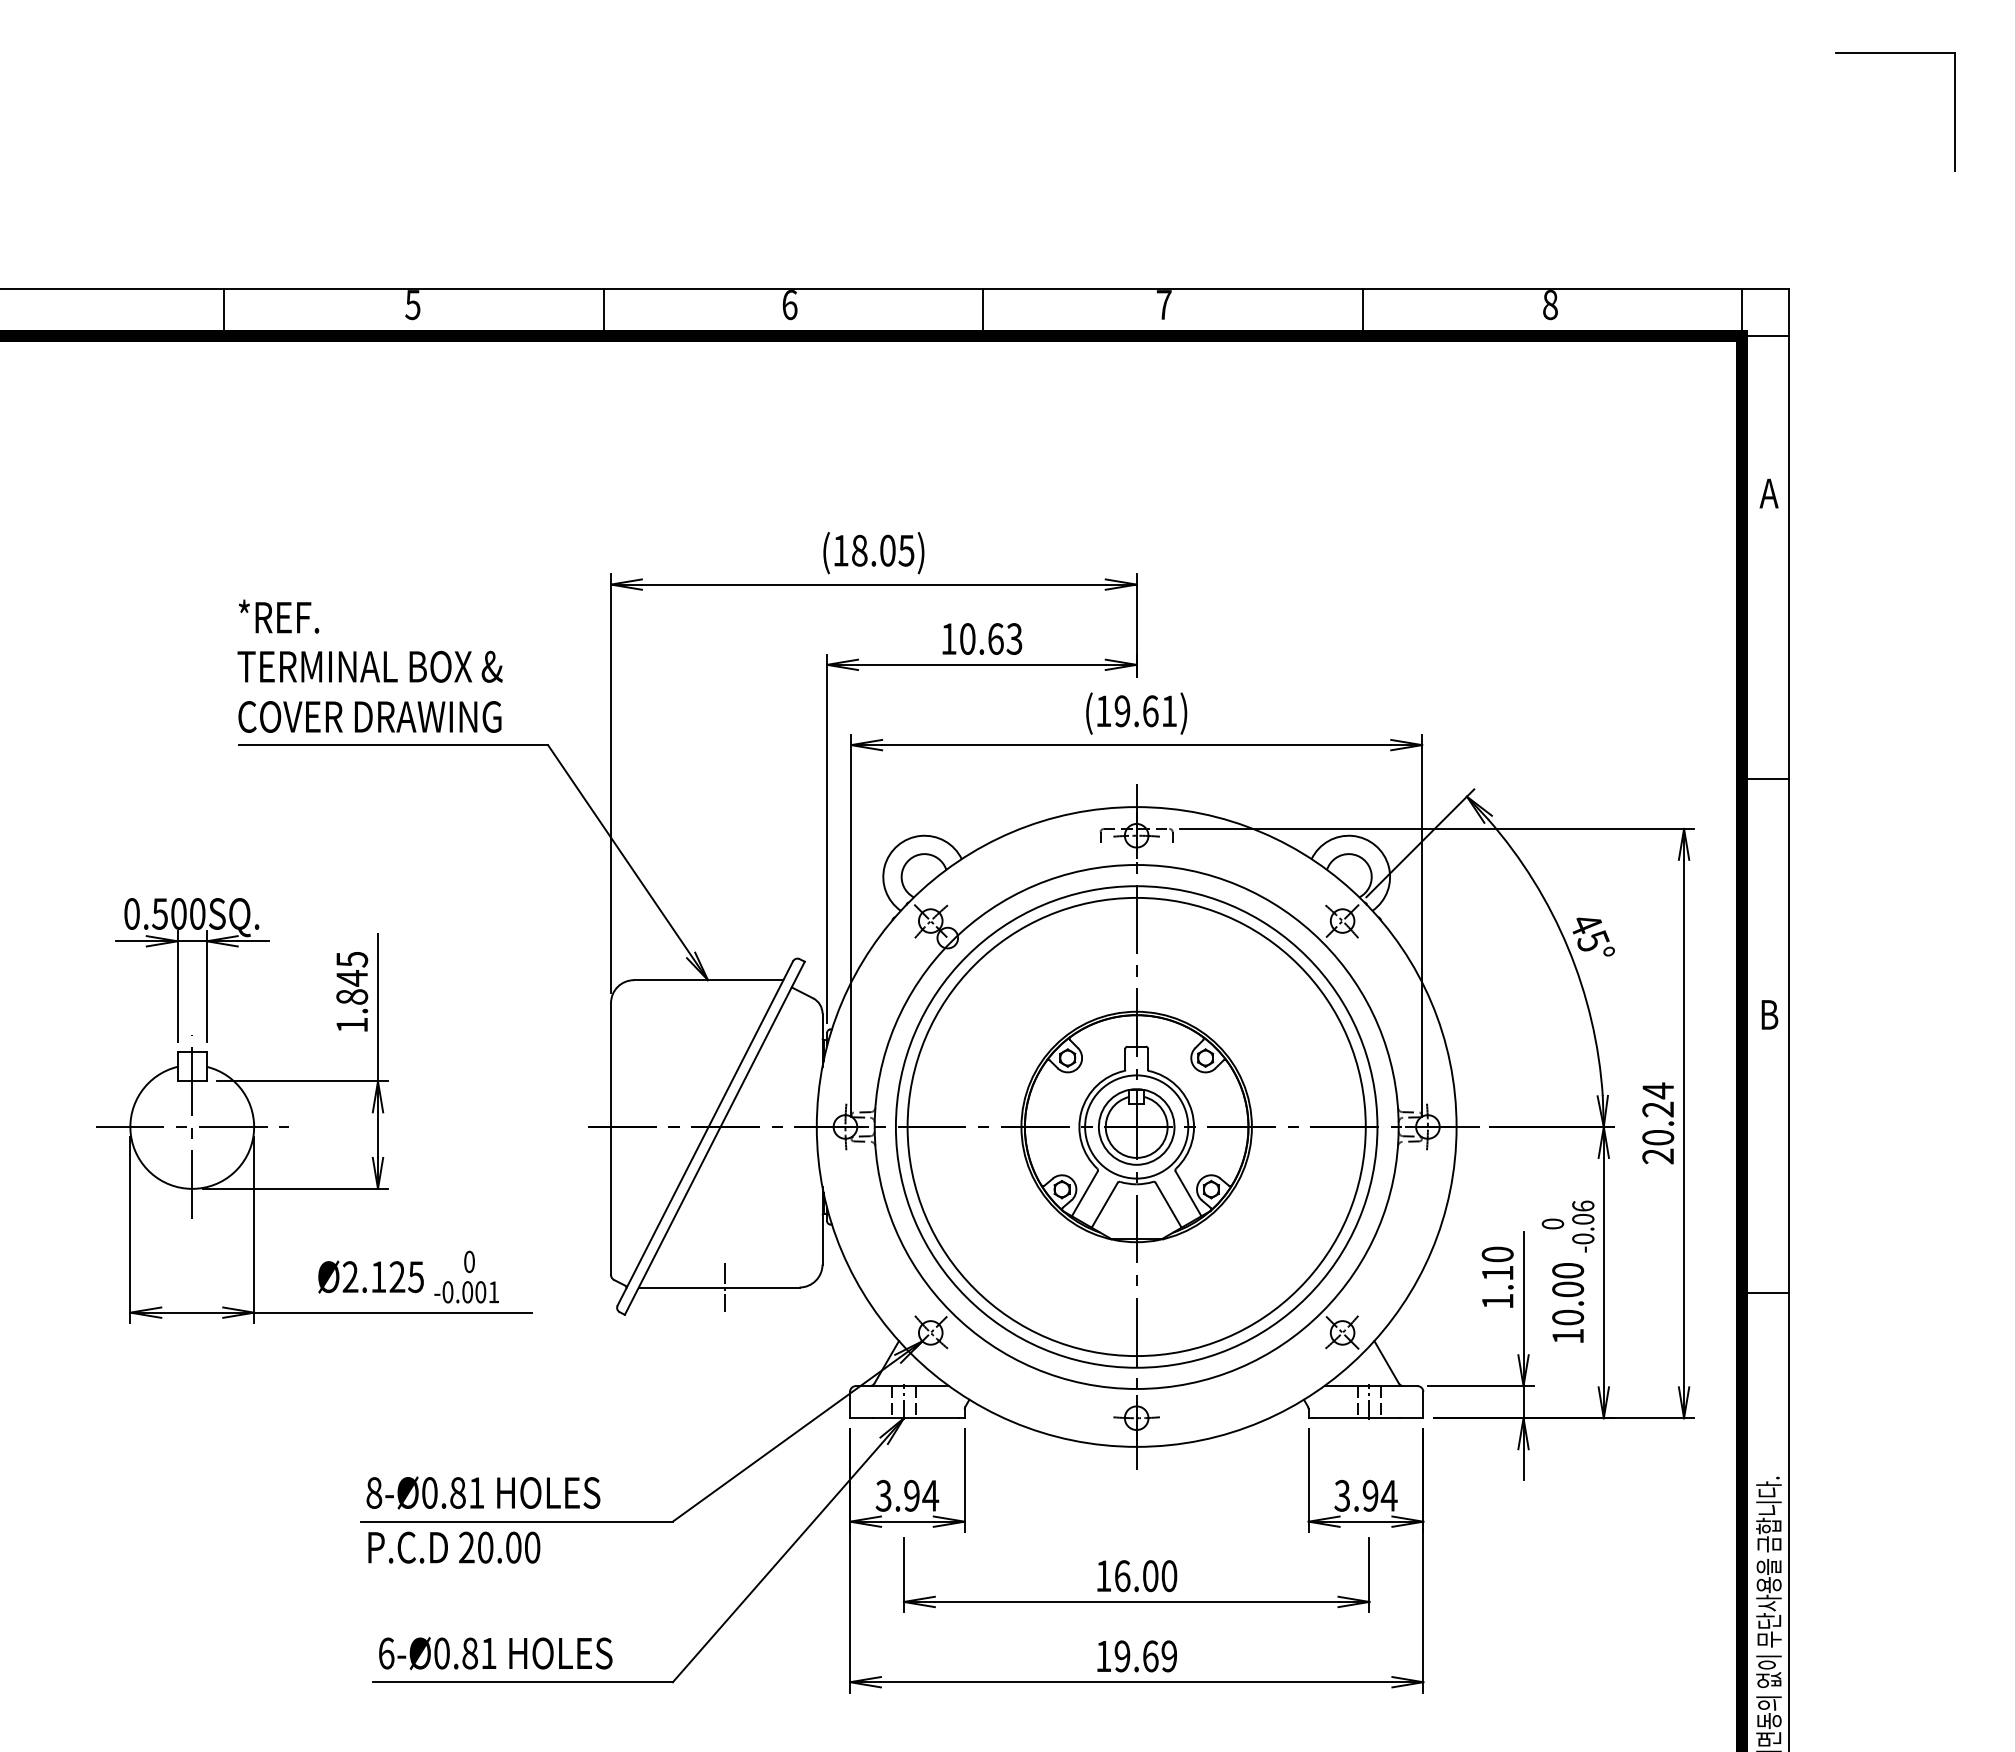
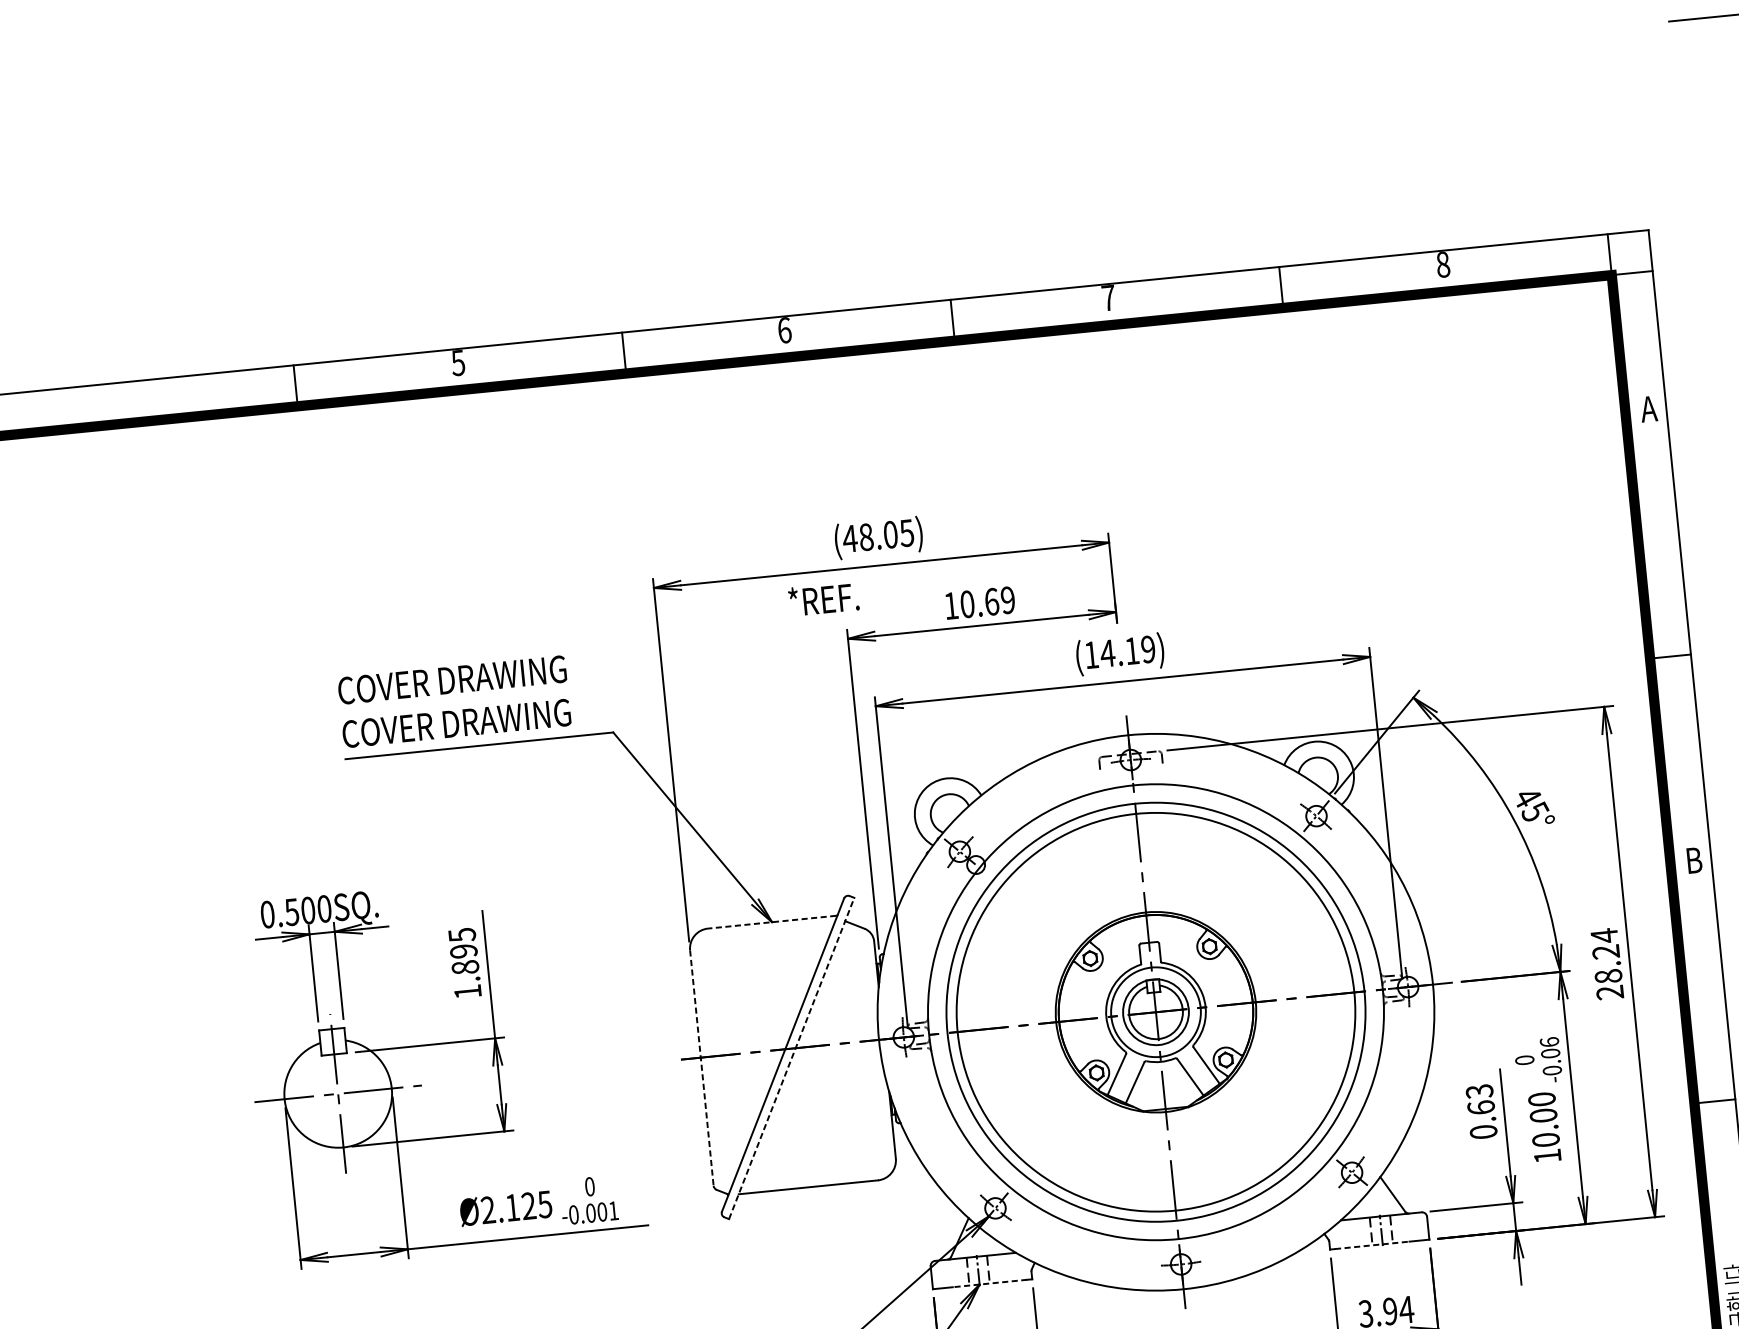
text: (840, 550) -> (849, 538), (18.05) -> (48.05)
text: (278, 616) -> (823, 599), moved
text: (1014, 638) -> (1007, 599), 10.63 -> 10.69
text: (369, 666) -> (451, 679), TERMINAL BOX & -> COVER DRAWING
text: (1145, 711) -> (1127, 651), (19.61) -> (14.19)
text: (352, 978) -> (464, 951), 1.845 -> 1.895
line: (707, 980) -> (771, 922), solid -> dashed
line: (715, 1137) -> (792, 1057), solid -> dashed
text: (1657, 1137) -> (1607, 976), 20.24 -> 28.24
line: (611, 1139) -> (702, 1068), solid -> dashed
text: (1497, 1277) -> (1481, 1111), 1.10 -> 0.63
line: (725, 1287) -> (813, 1186), removed
line: (915, 1418) -> (989, 1283), solid -> dashed
line: (1357, 1418) -> (1372, 1245), solid -> dashed

